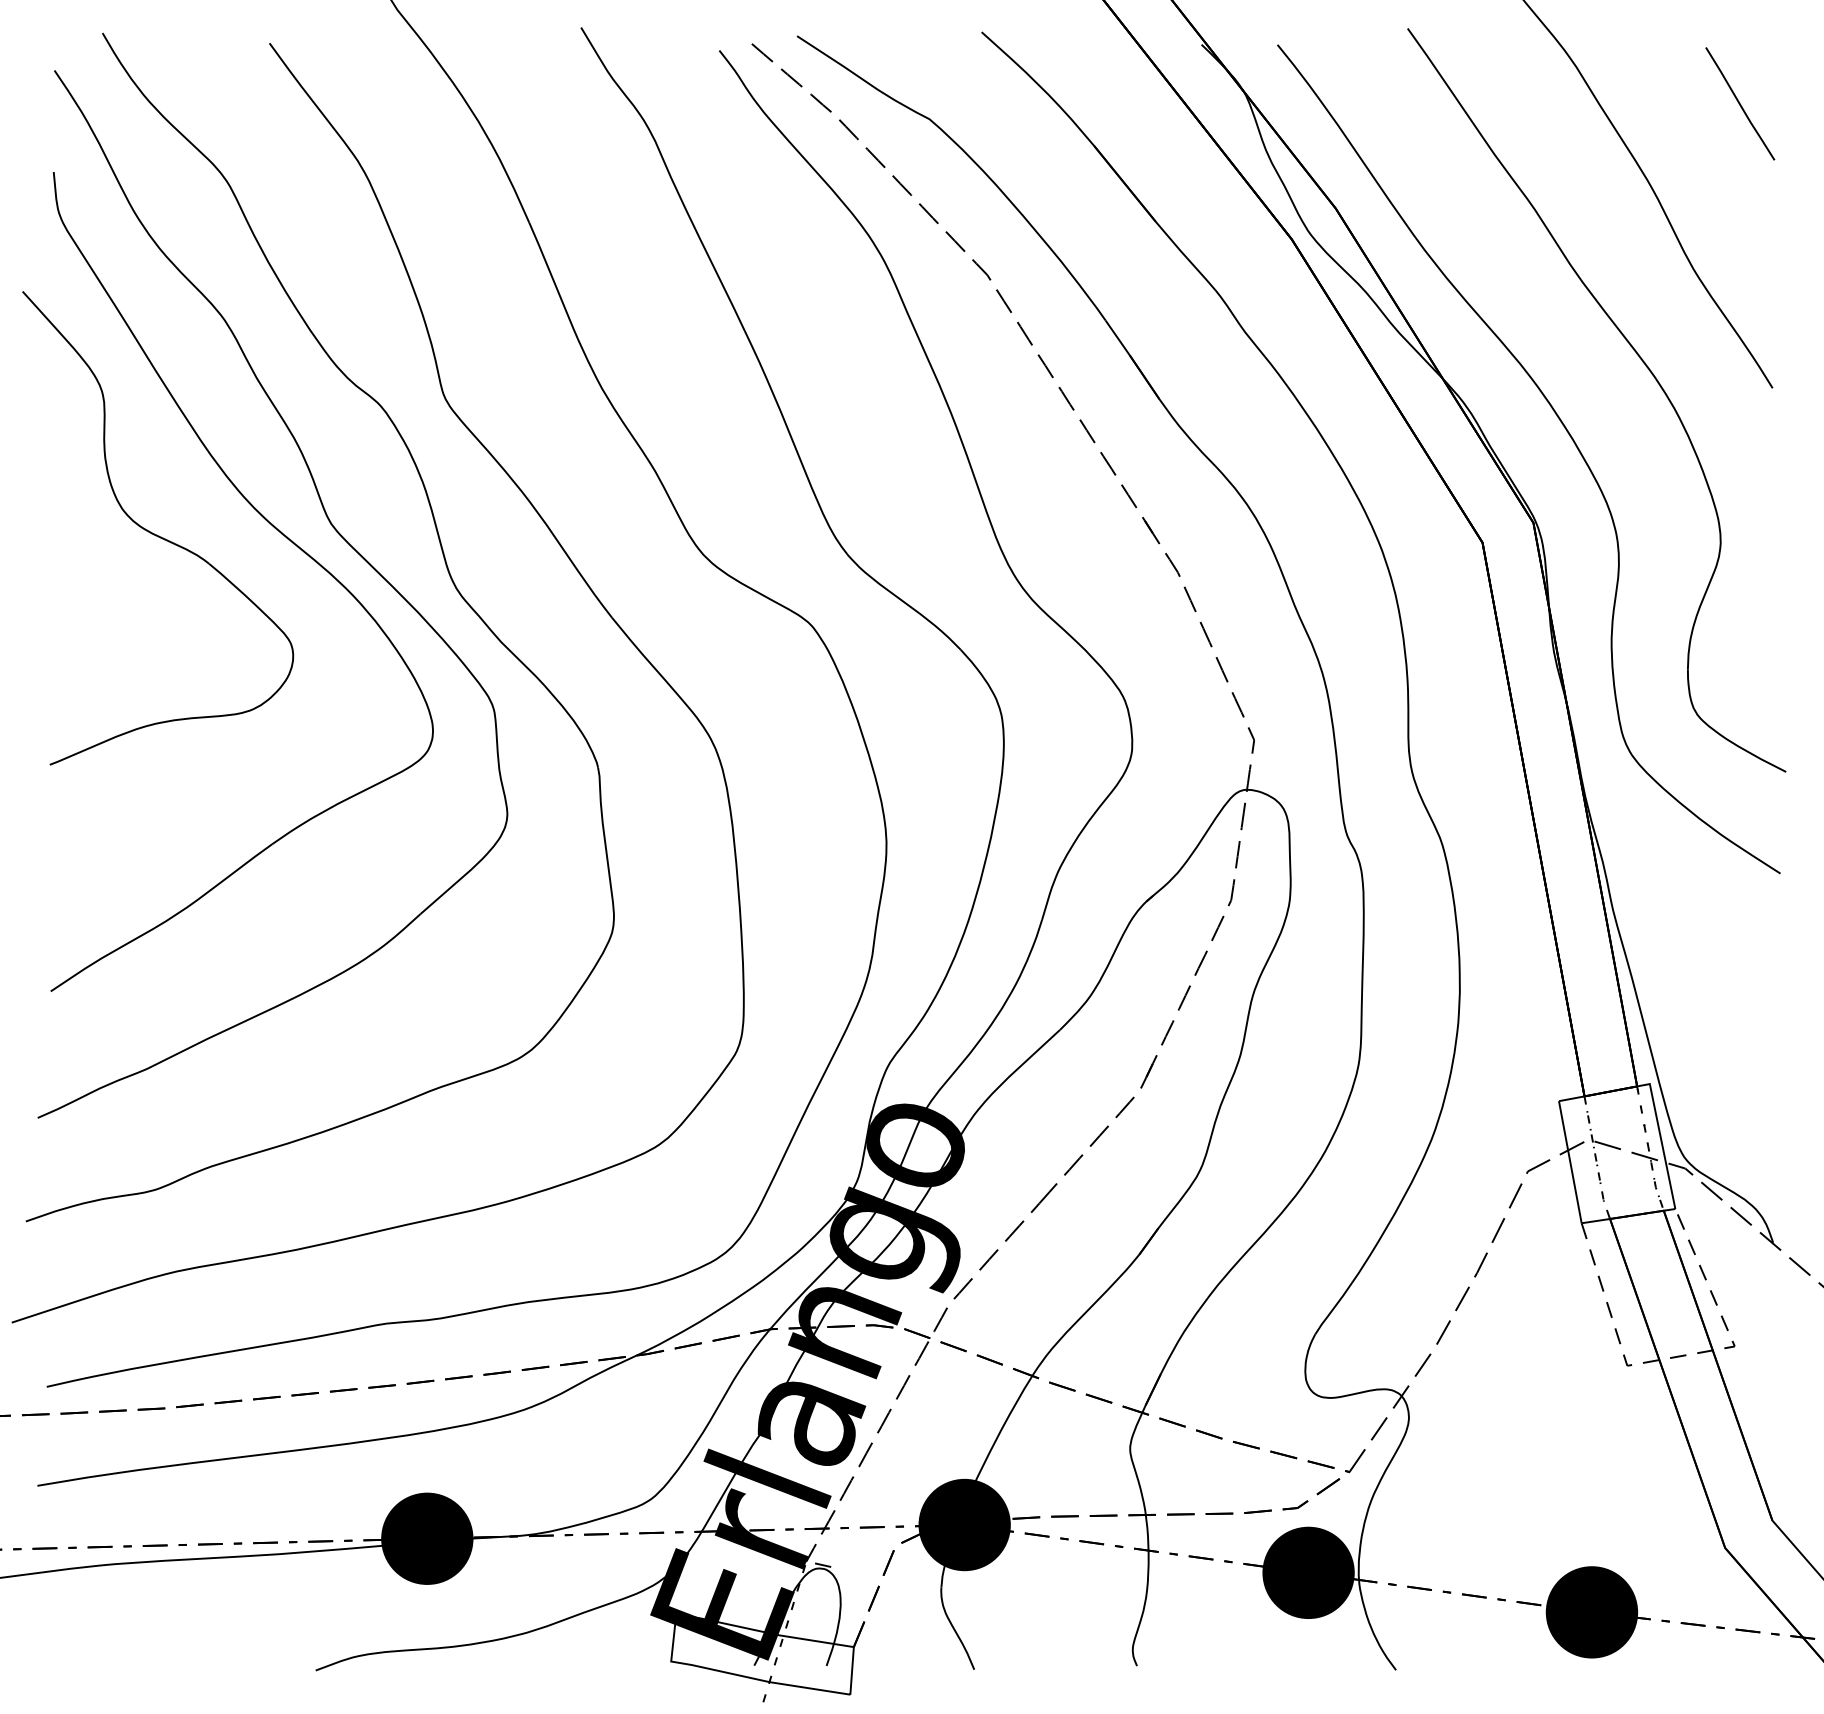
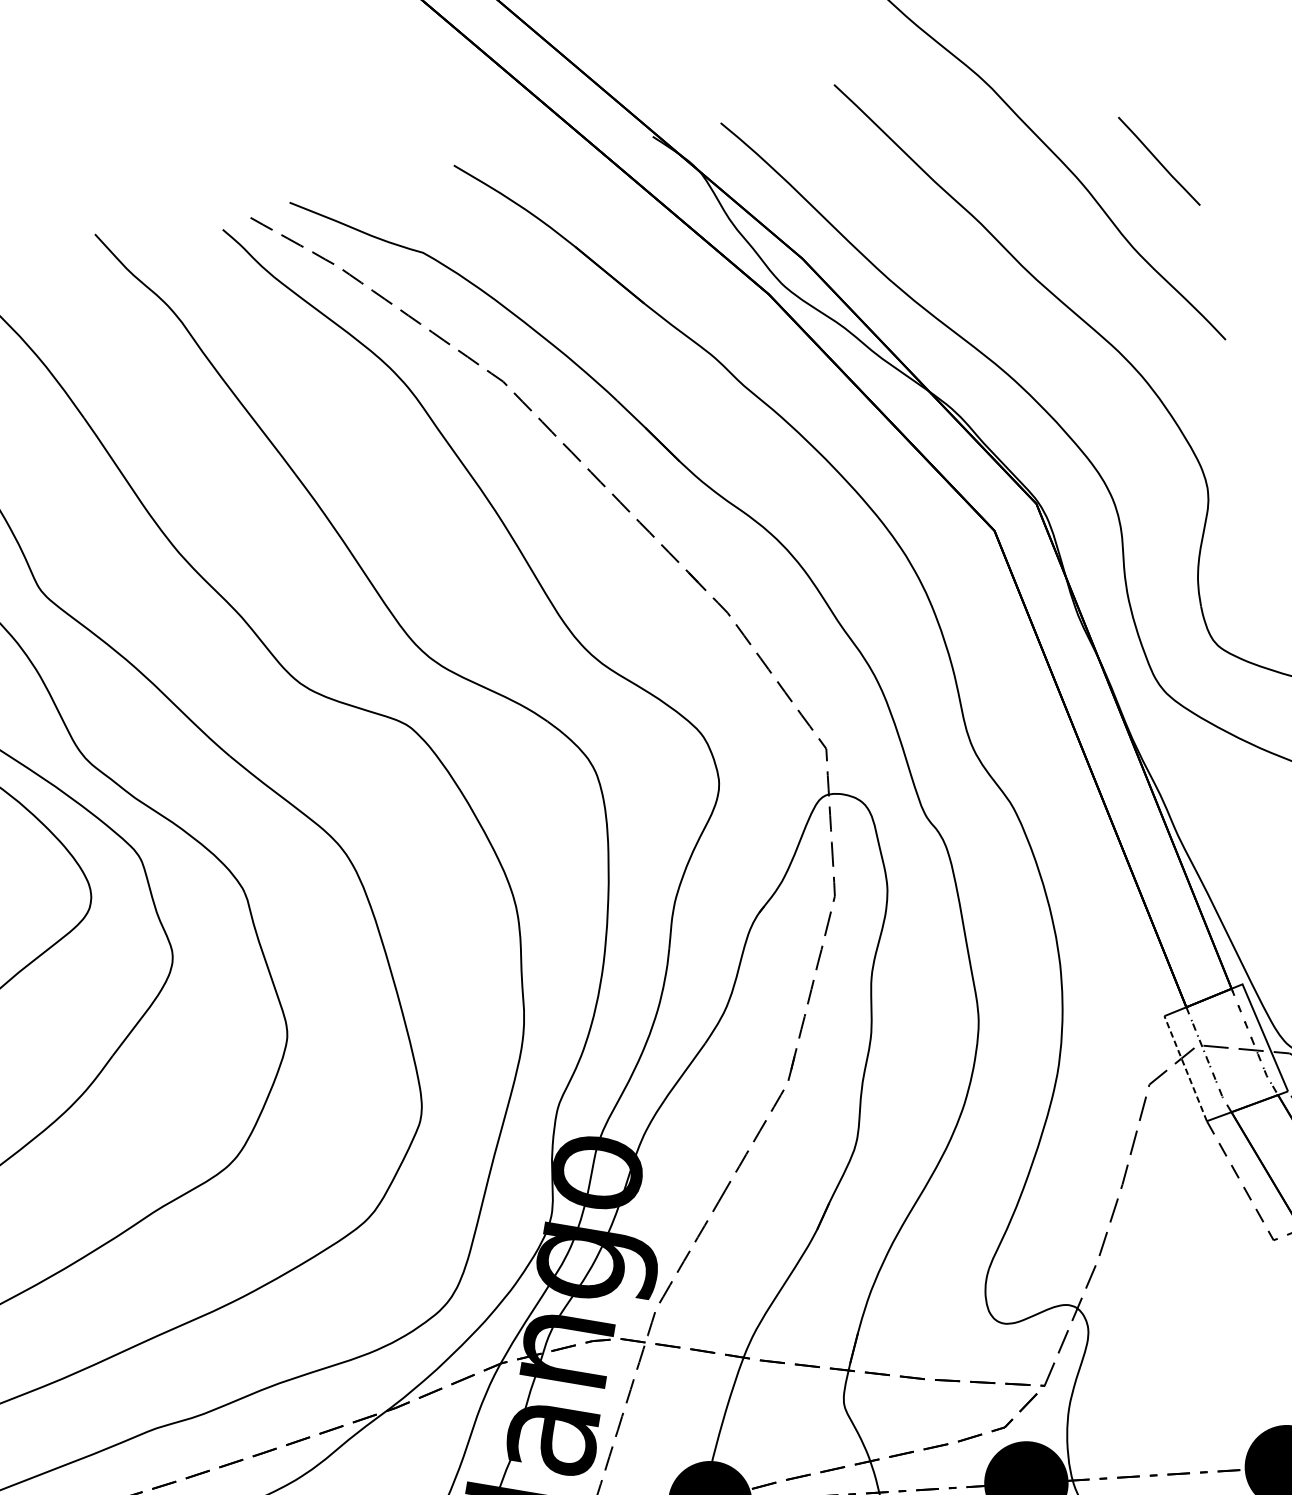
line: (1740, 103) -> (1159, 160), moved
line: (1570, 1161) -> (1185, 1068), solid -> dashed

